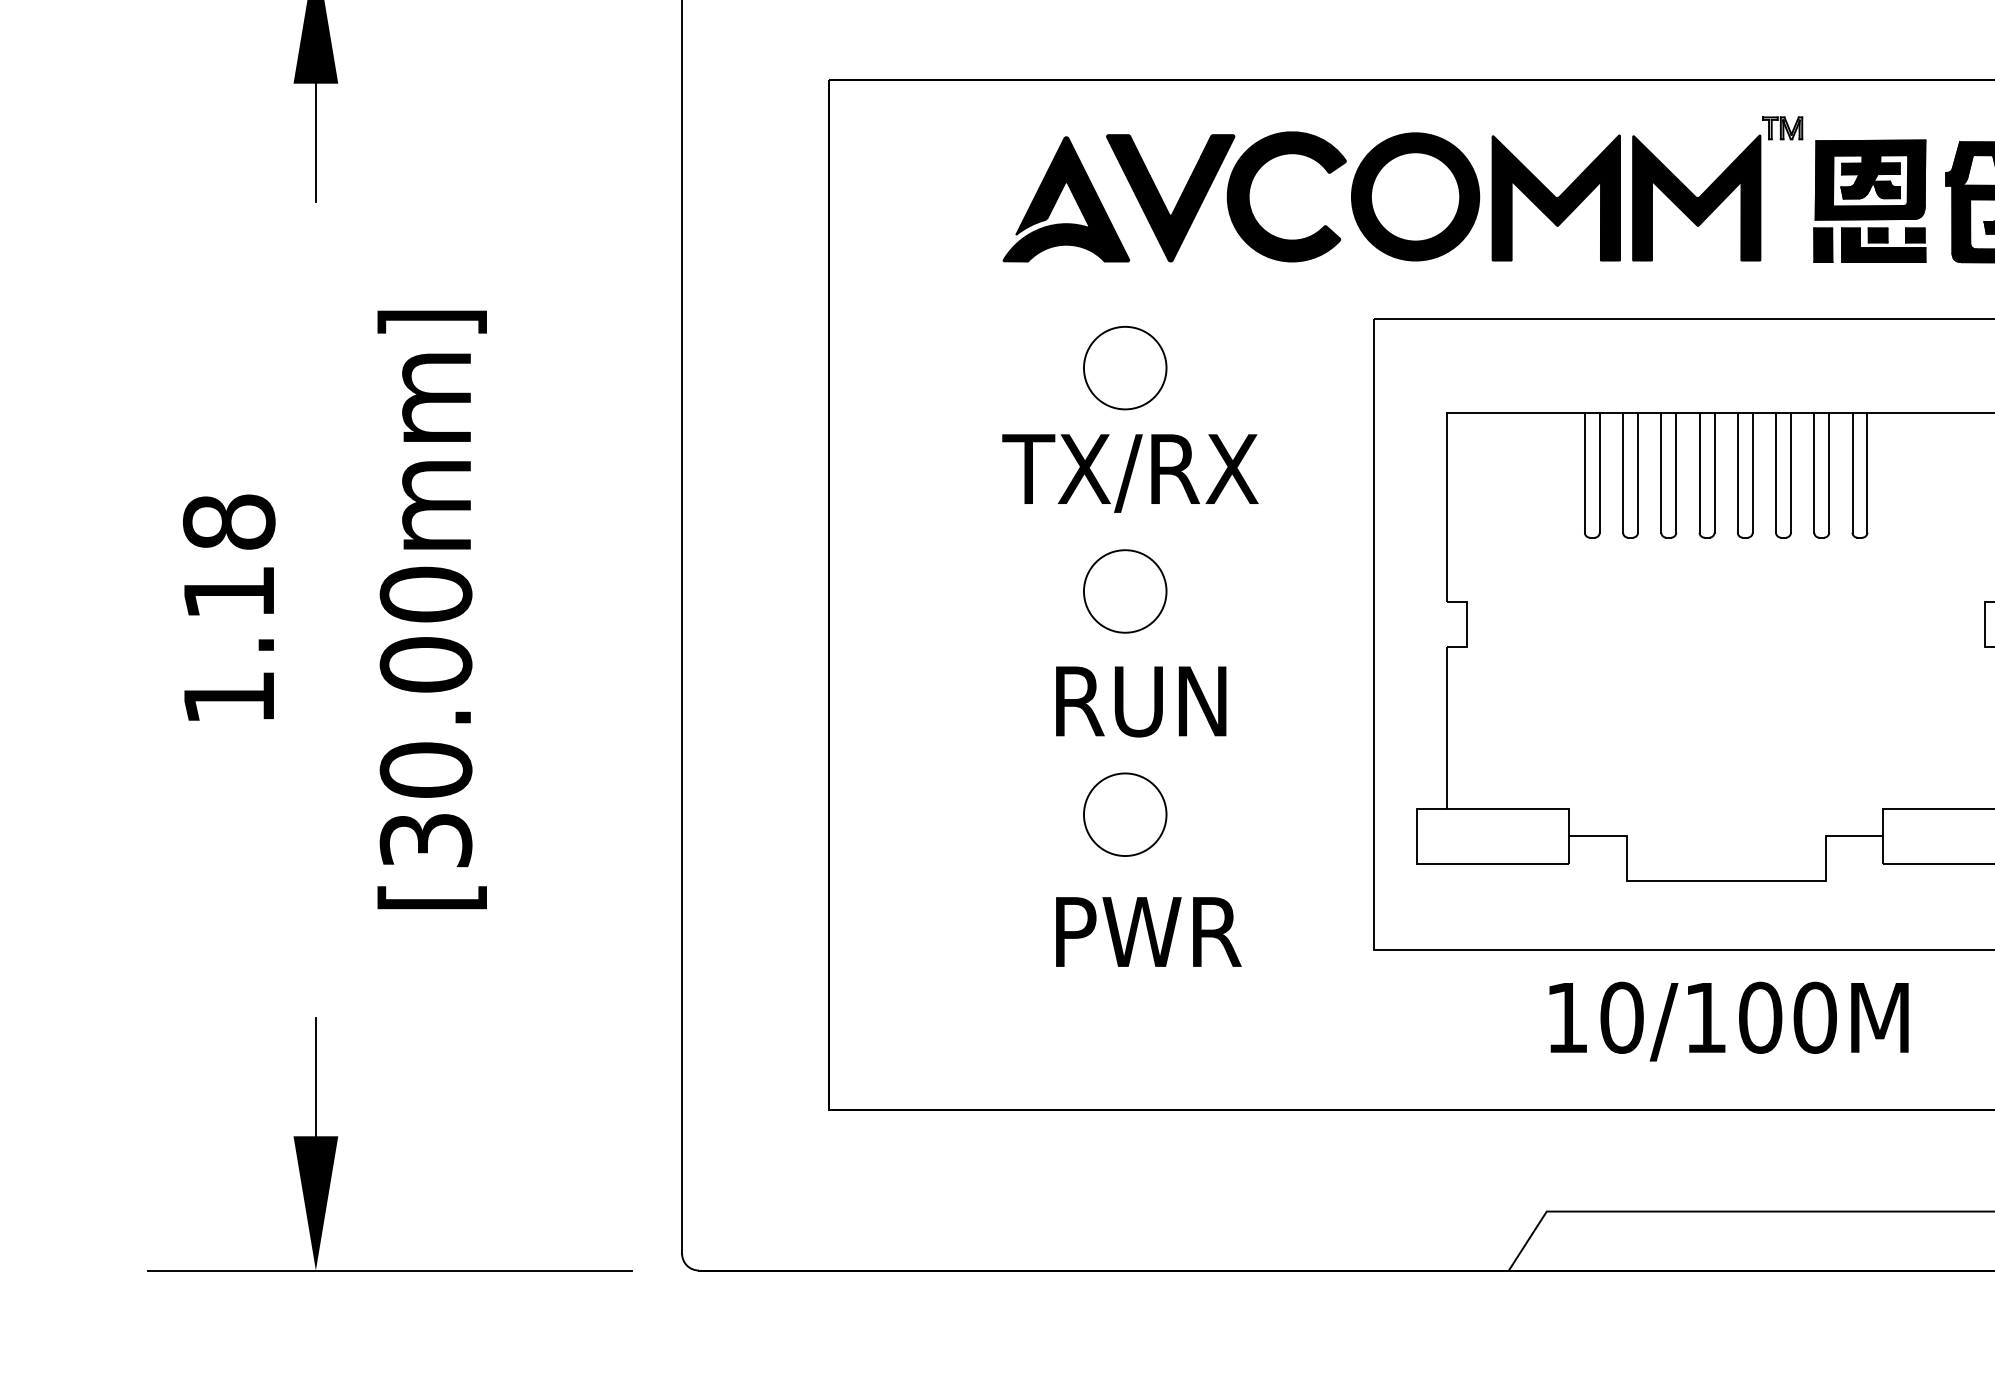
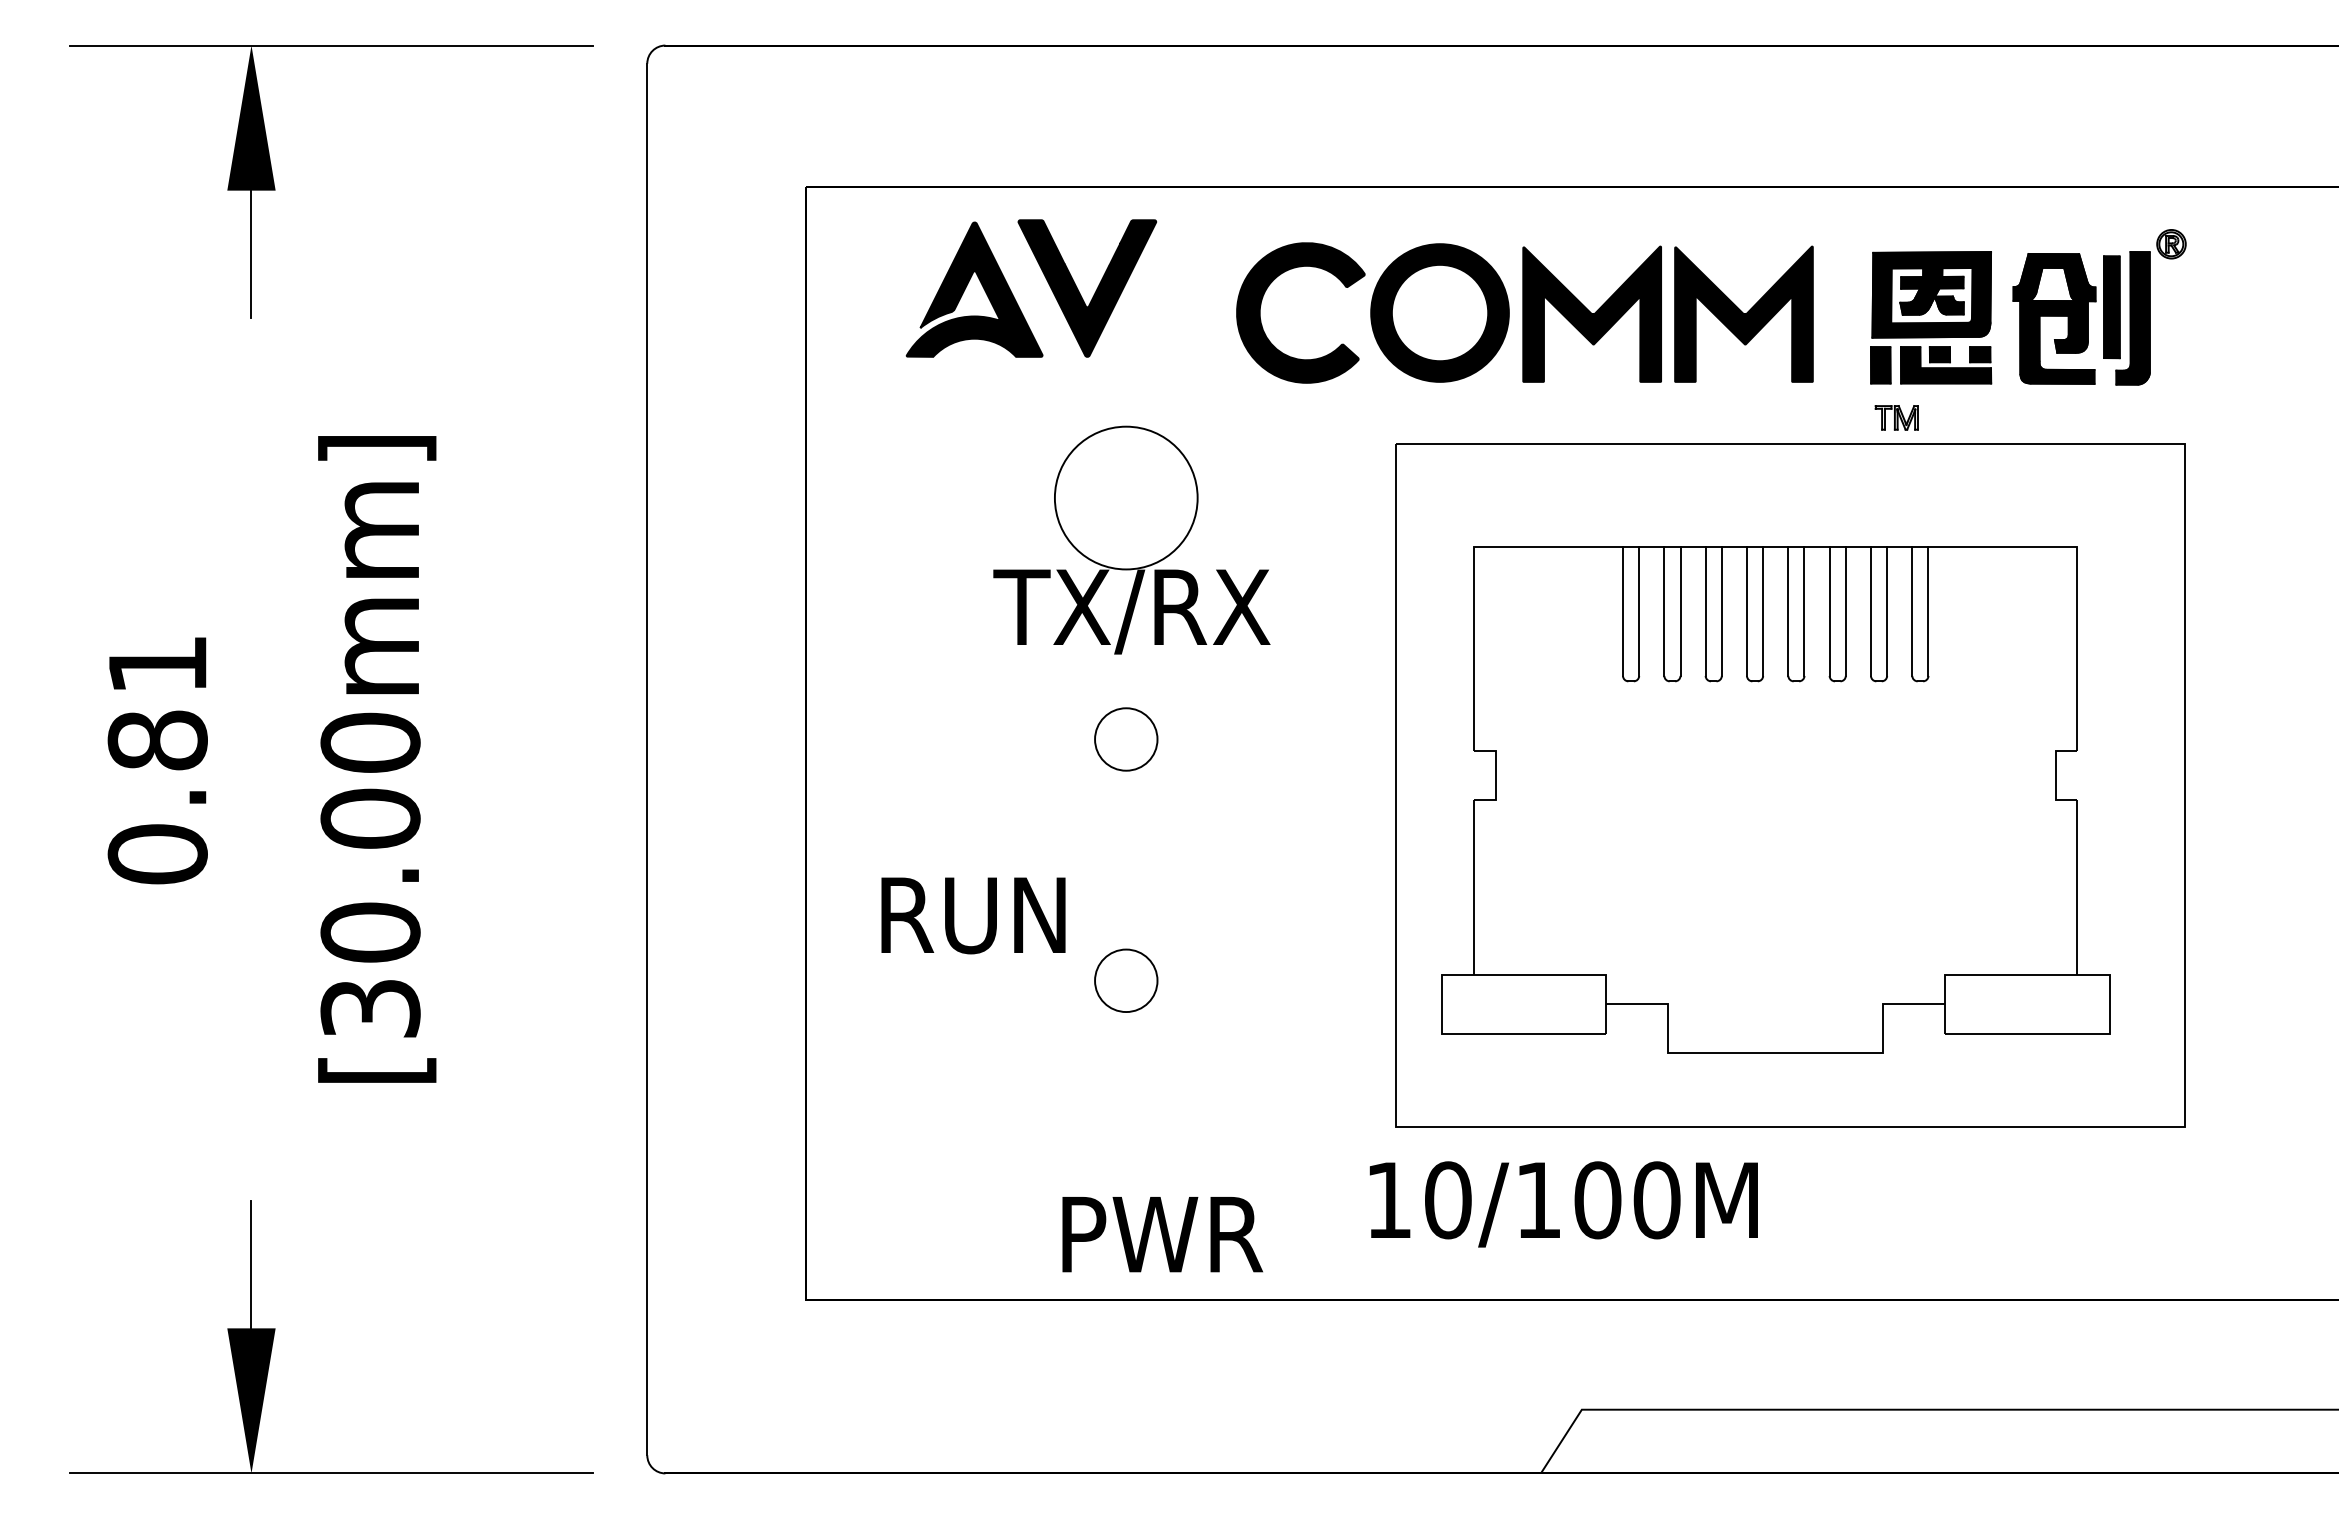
part: (1782, 127) -> (1896, 417), moved
part: (1132, 190) -> (1046, 280), moved
circle: (1124, 367) -> (1125, 497), size x1.6
circle: (1124, 591) -> (1125, 739), size x0.7
text: (228, 609) -> (157, 759), 1.18 -> 0.81
text: (1141, 701) -> (973, 915), moved
circle: (1124, 814) -> (1125, 980), size x0.7
text: (1148, 931) -> (1162, 1234), moved
text: (1728, 1021) -> (1563, 1204), moved

